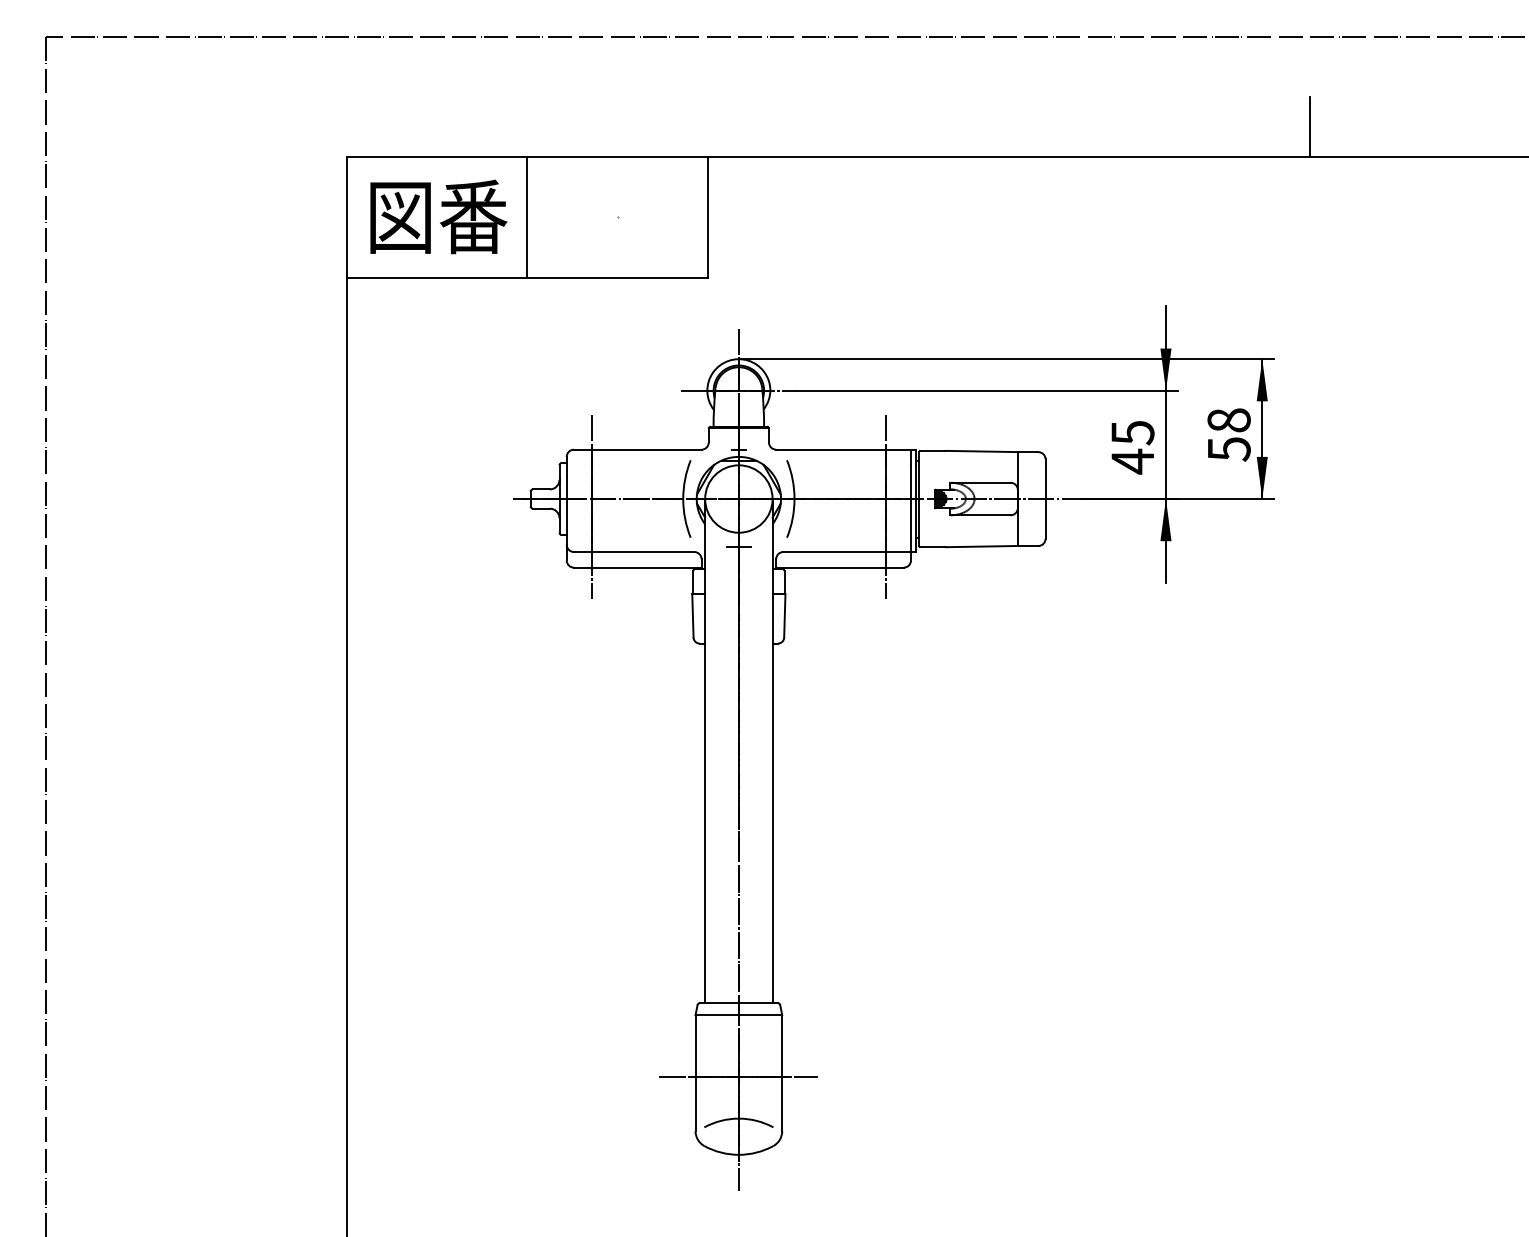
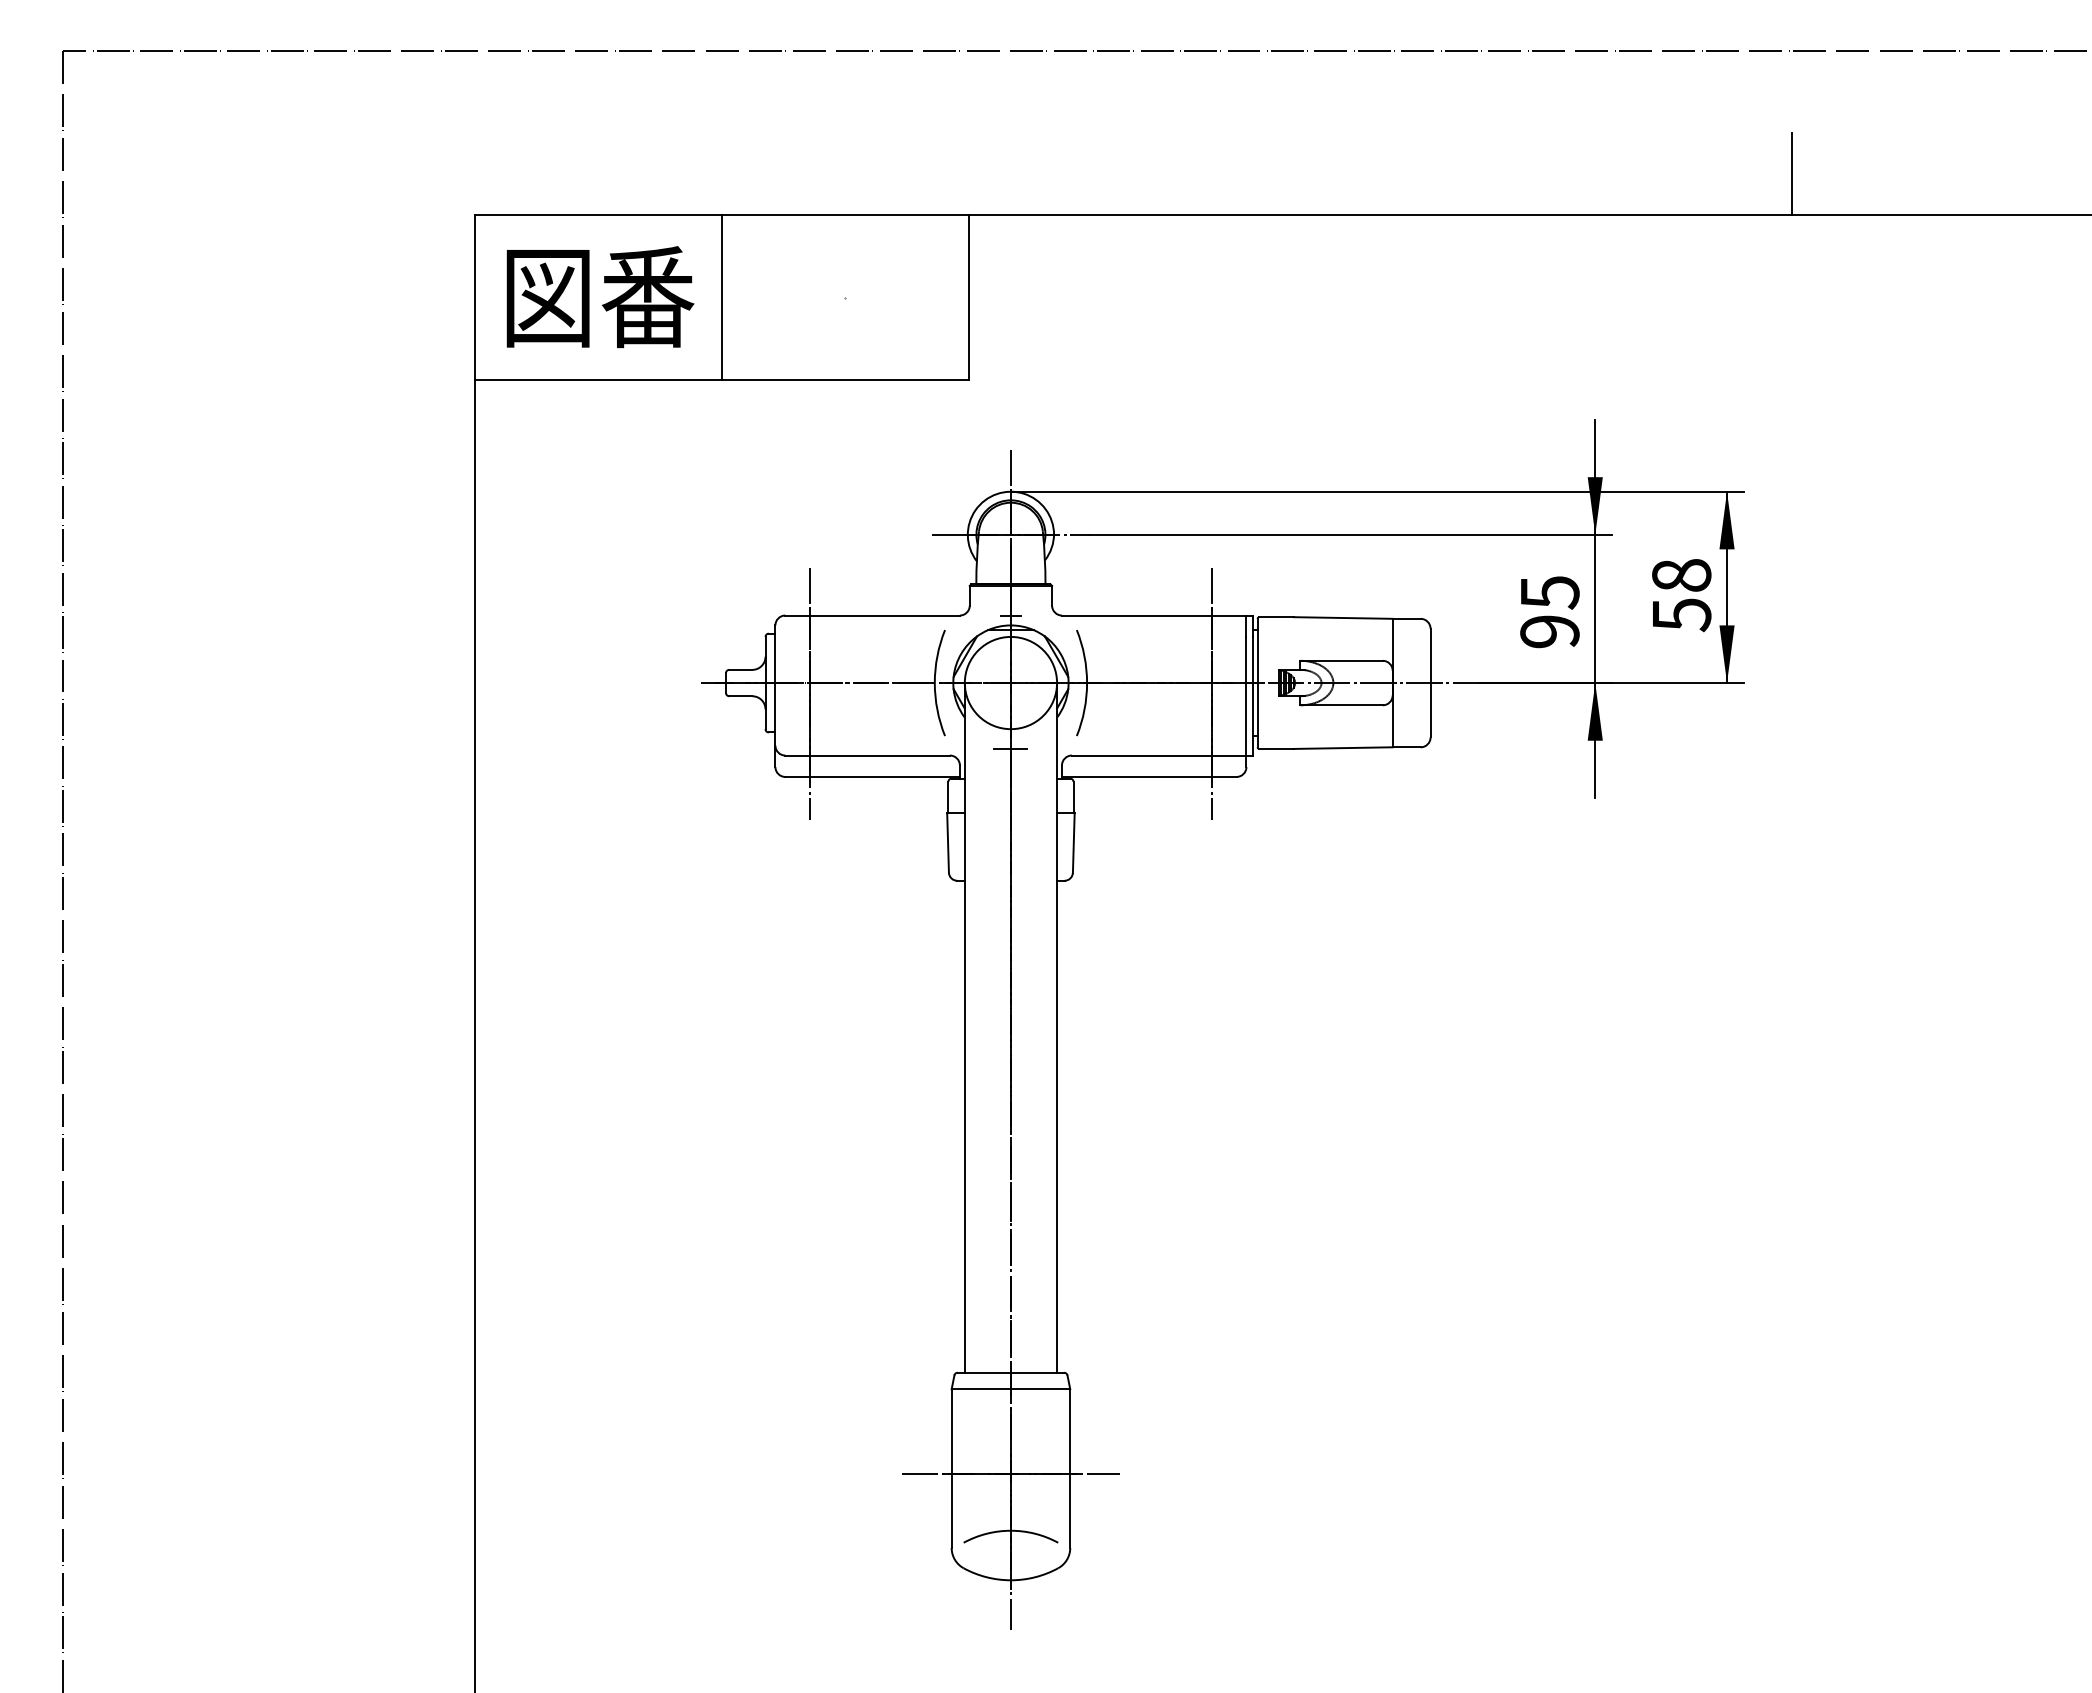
text: (1132, 461) -> (1549, 631), 45 -> 95

